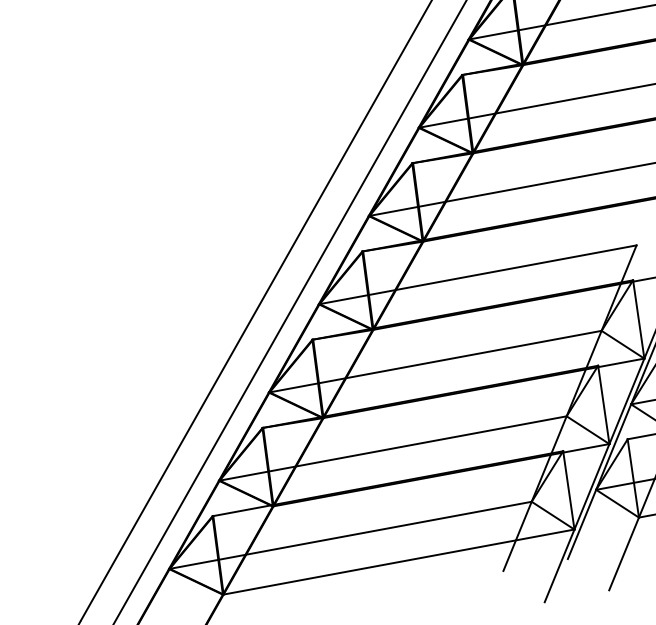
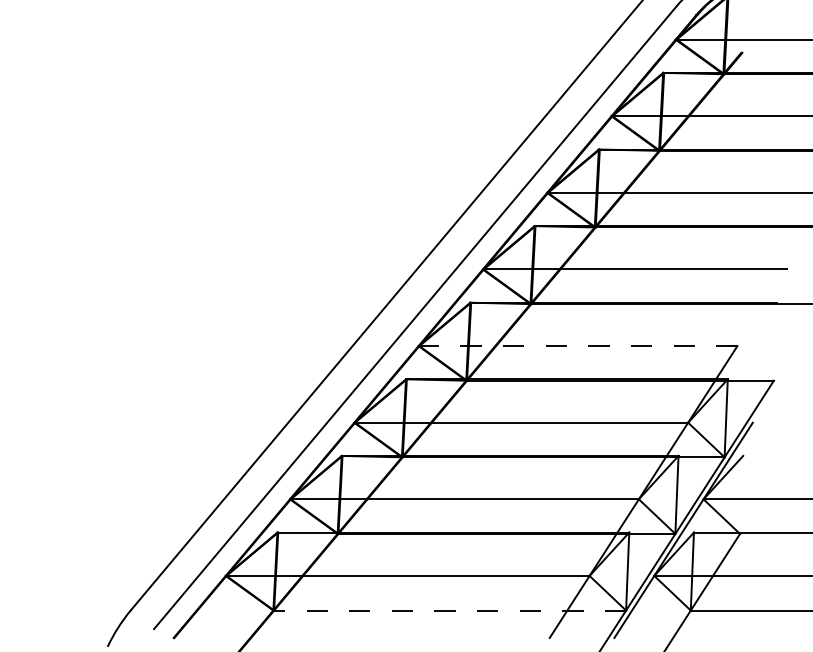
line: (478, 275) -> (578, 346), solid -> dashed
line: (399, 561) -> (450, 610), solid -> dashed

